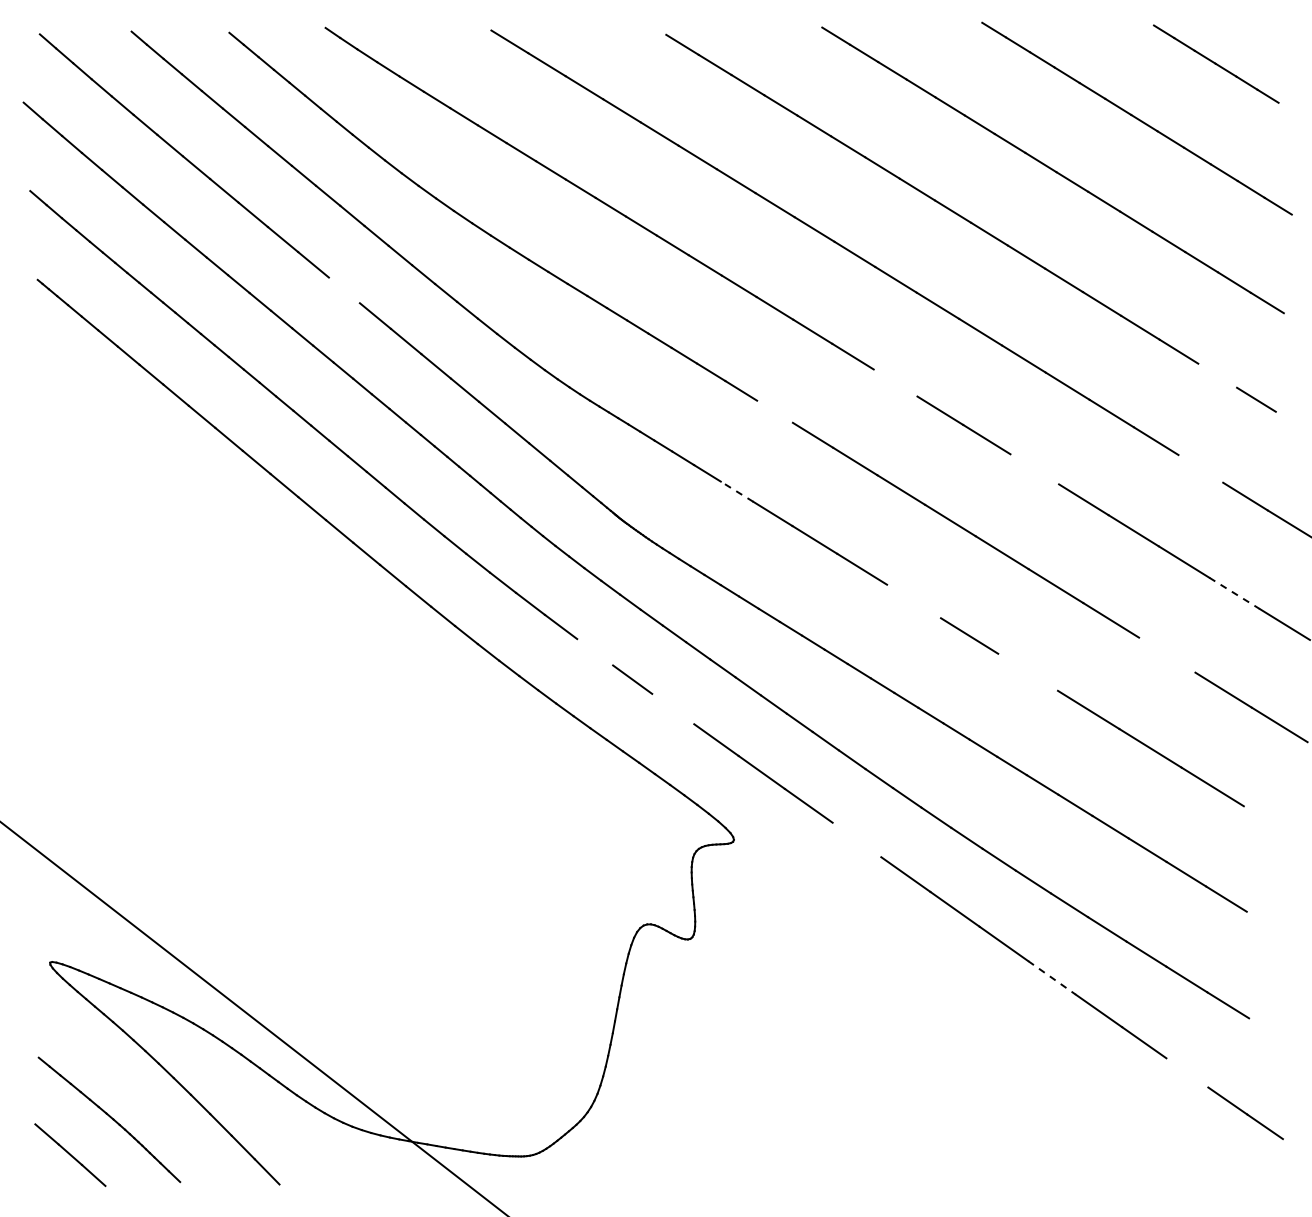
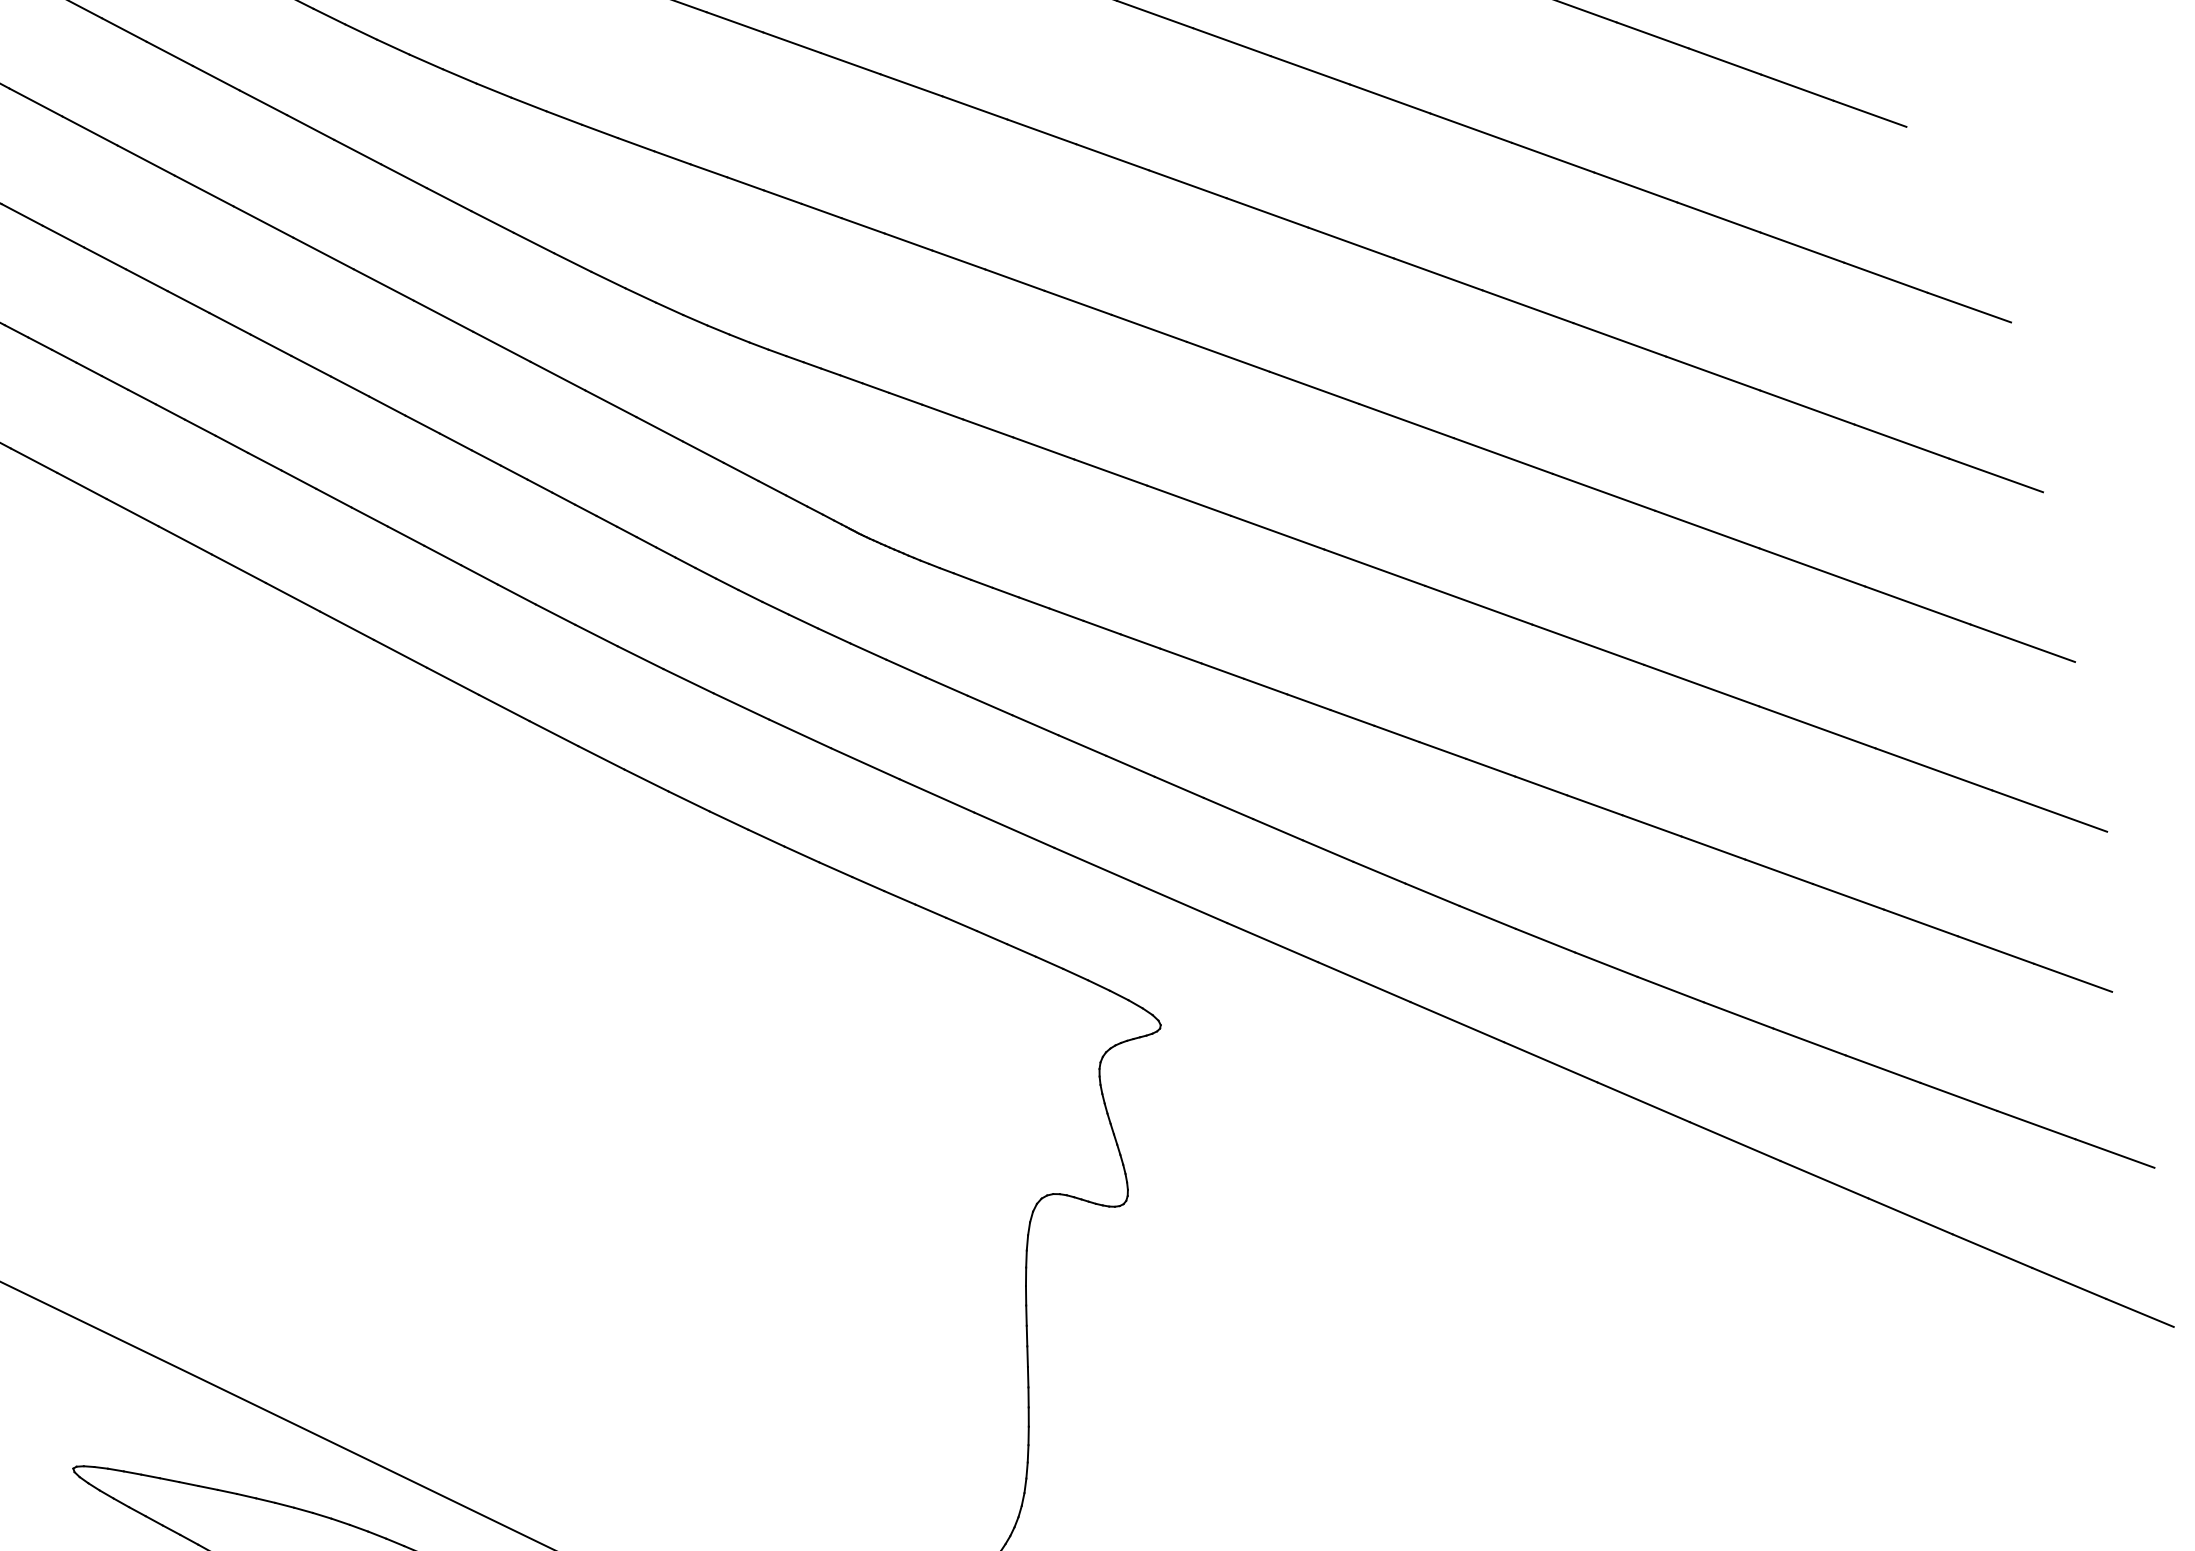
line: (343, 290) -> (322, 253), added
line: (1217, 375) -> (1797, 87), added
line: (895, 382) -> (1267, 212), added
line: (774, 411) -> (1077, 302), added
line: (1200, 468) -> (1801, 247), added
line: (1034, 469) -> (1527, 307), added
line: (736, 491) -> (1042, 448), dashed -> solid
line: (1234, 593) -> (1901, 441), dashed -> solid
line: (913, 601) -> (1373, 567), added
line: (595, 652) -> (865, 764), added
line: (1167, 654) -> (1812, 566), added
line: (1027, 671) -> (1587, 643), added
line: (673, 708) -> (1014, 829), added
line: (1274, 825) -> (2049, 811), added
line: (856, 839) -> (1363, 981), added
line: (1267, 924) -> (2072, 977), added
line: (1052, 978) -> (1736, 1142), dashed -> solid
line: (1270, 1031) -> (2115, 1153), added
line: (1187, 1072) -> (1992, 1250), added

